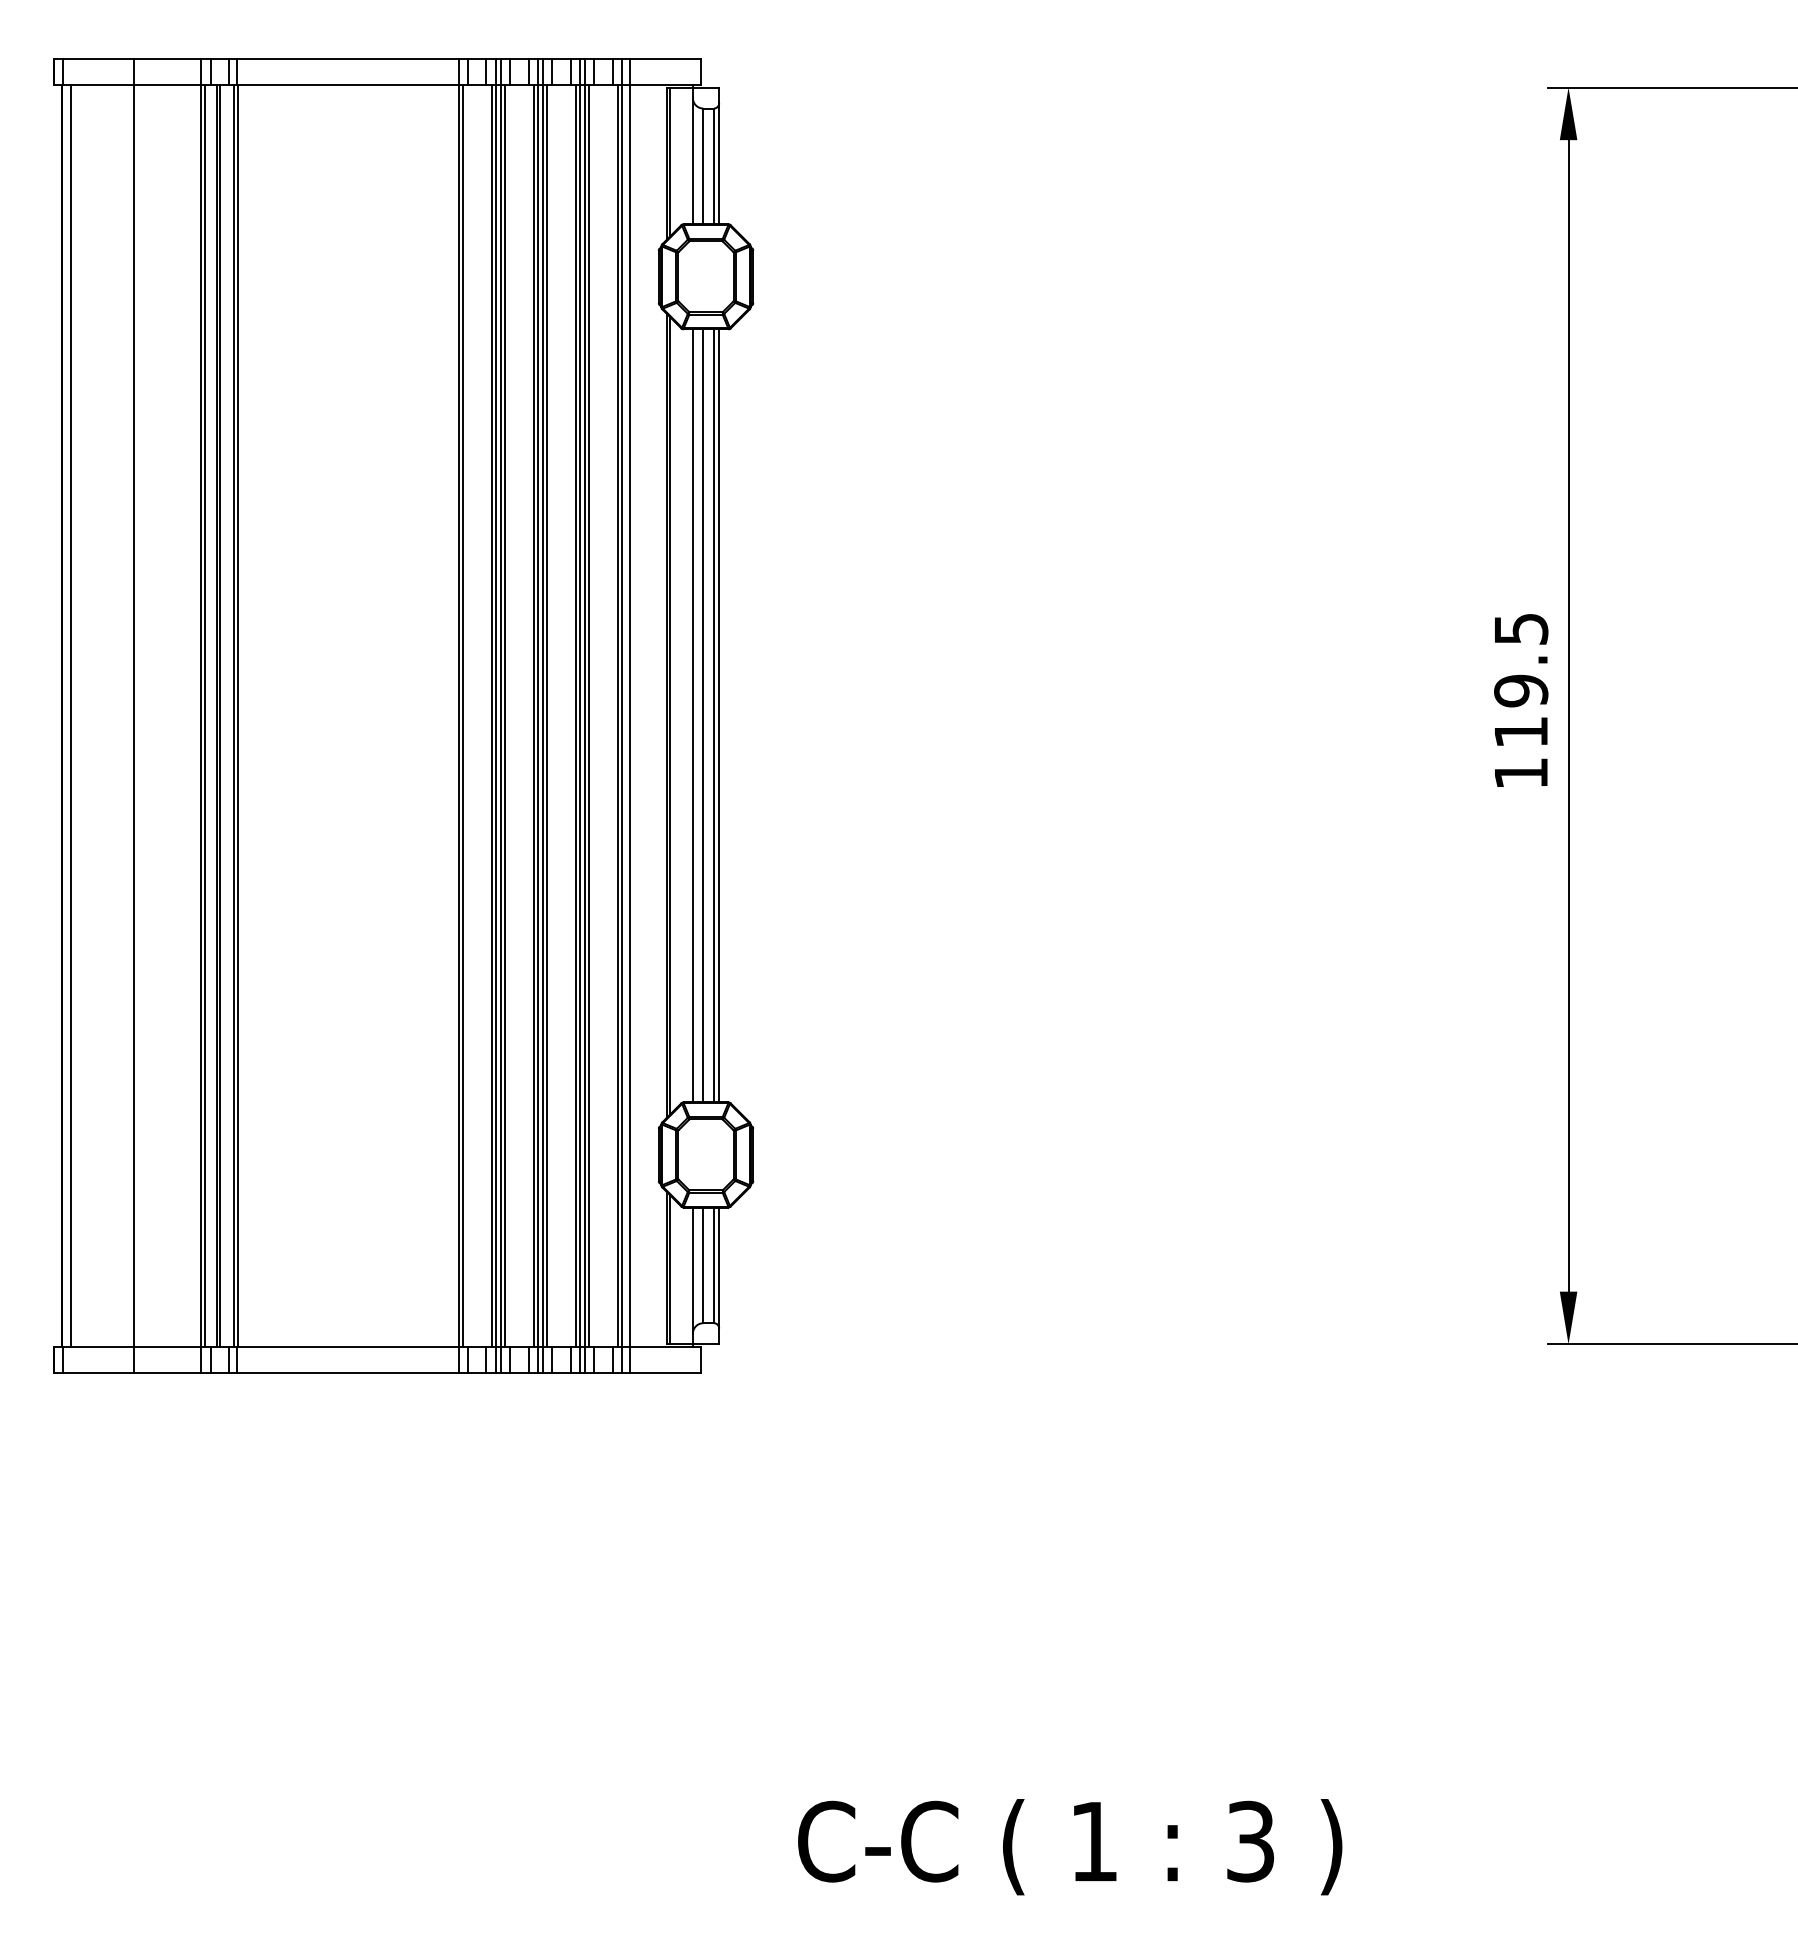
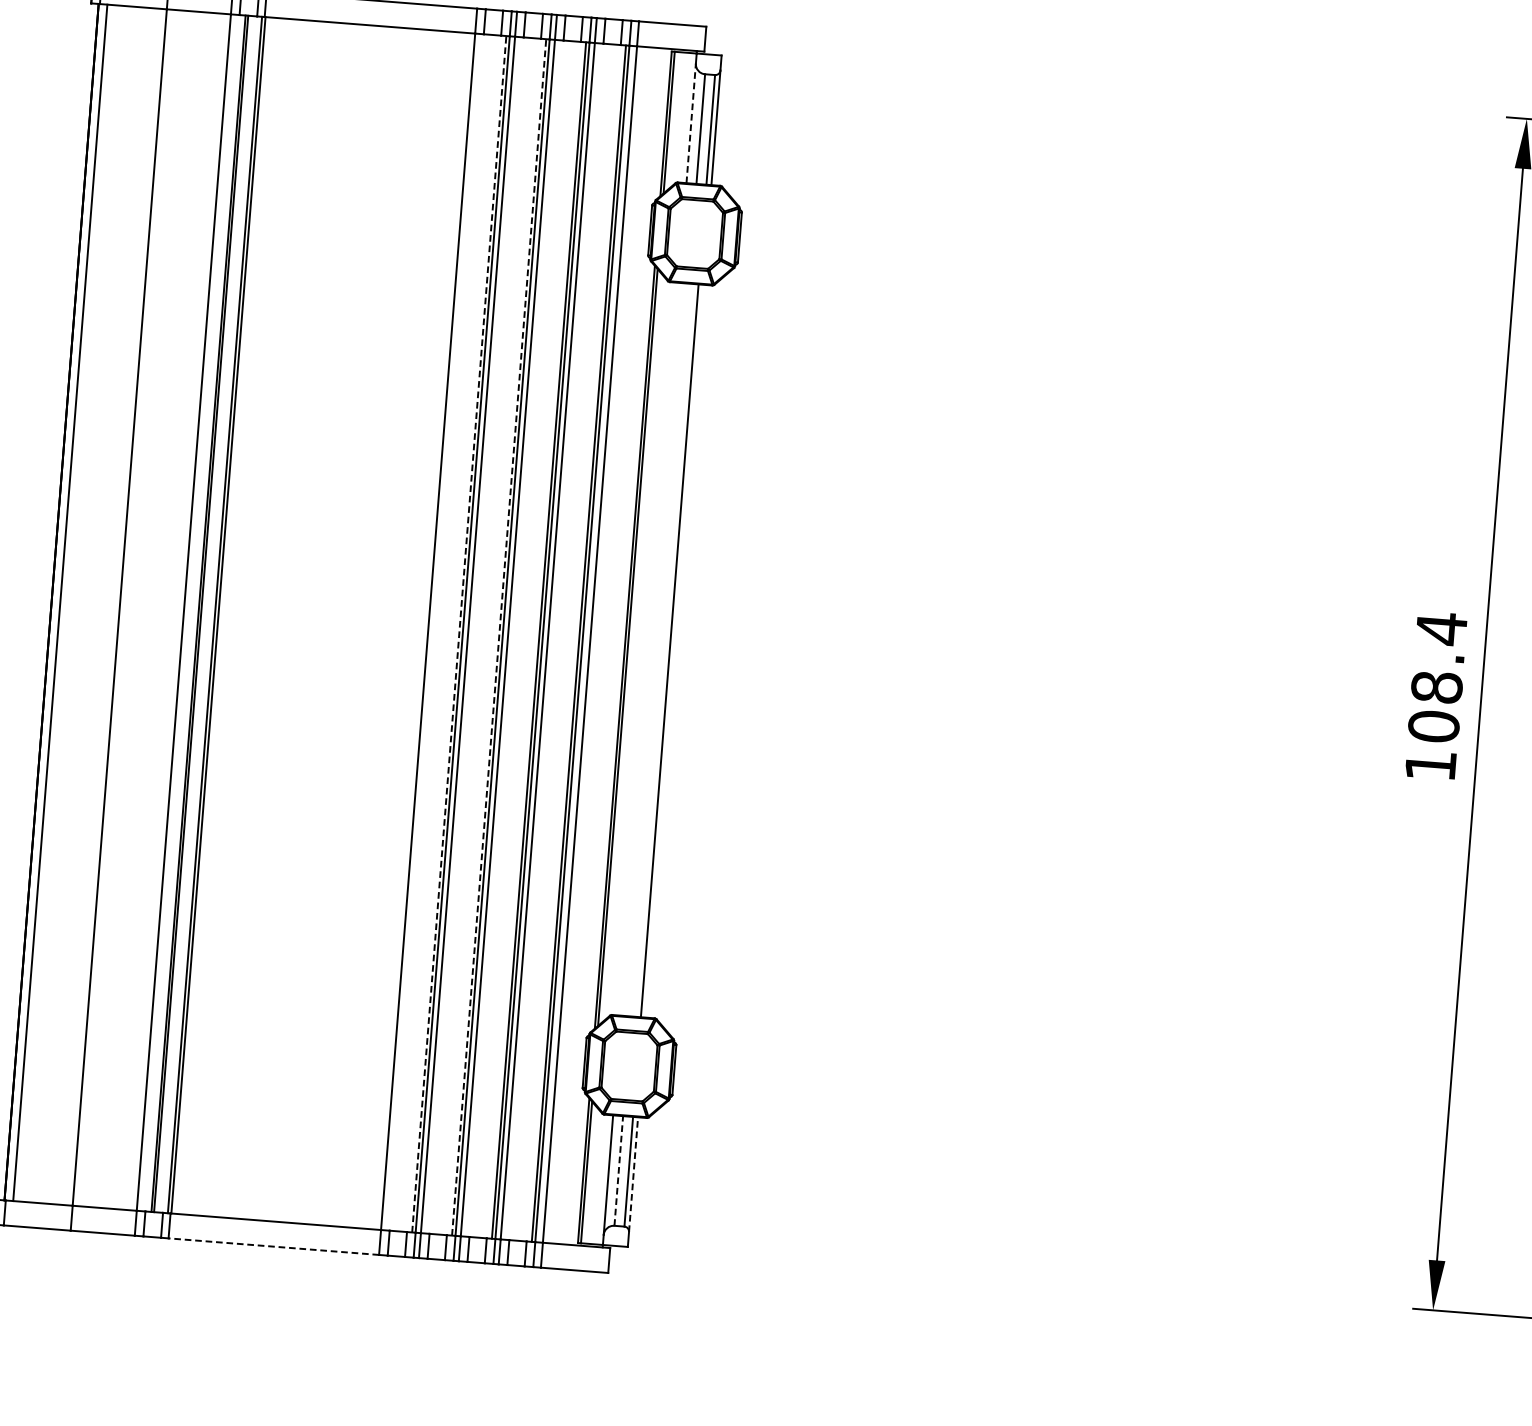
line: (692, 160) -> (690, 122), solid -> dashed
text: (1521, 680) -> (1438, 677), 119.5 -> 108.4
line: (205, 715) -> (187, 612), removed
line: (462, 715) -> (431, 631), removed
line: (491, 715) -> (458, 633), solid -> dashed
line: (504, 715) -> (471, 634), removed
line: (533, 715) -> (498, 637), solid -> dashed
line: (546, 715) -> (511, 637), removed
line: (588, 715) -> (550, 641), removed
line: (692, 715) -> (649, 648), removed
line: (703, 715) -> (659, 649), removed
line: (719, 715) -> (675, 650), removed
line: (703, 1265) -> (618, 1171), solid -> dashed
line: (719, 1267) -> (633, 1174), solid -> dashed
line: (347, 1373) -> (273, 1246), solid -> dashed

